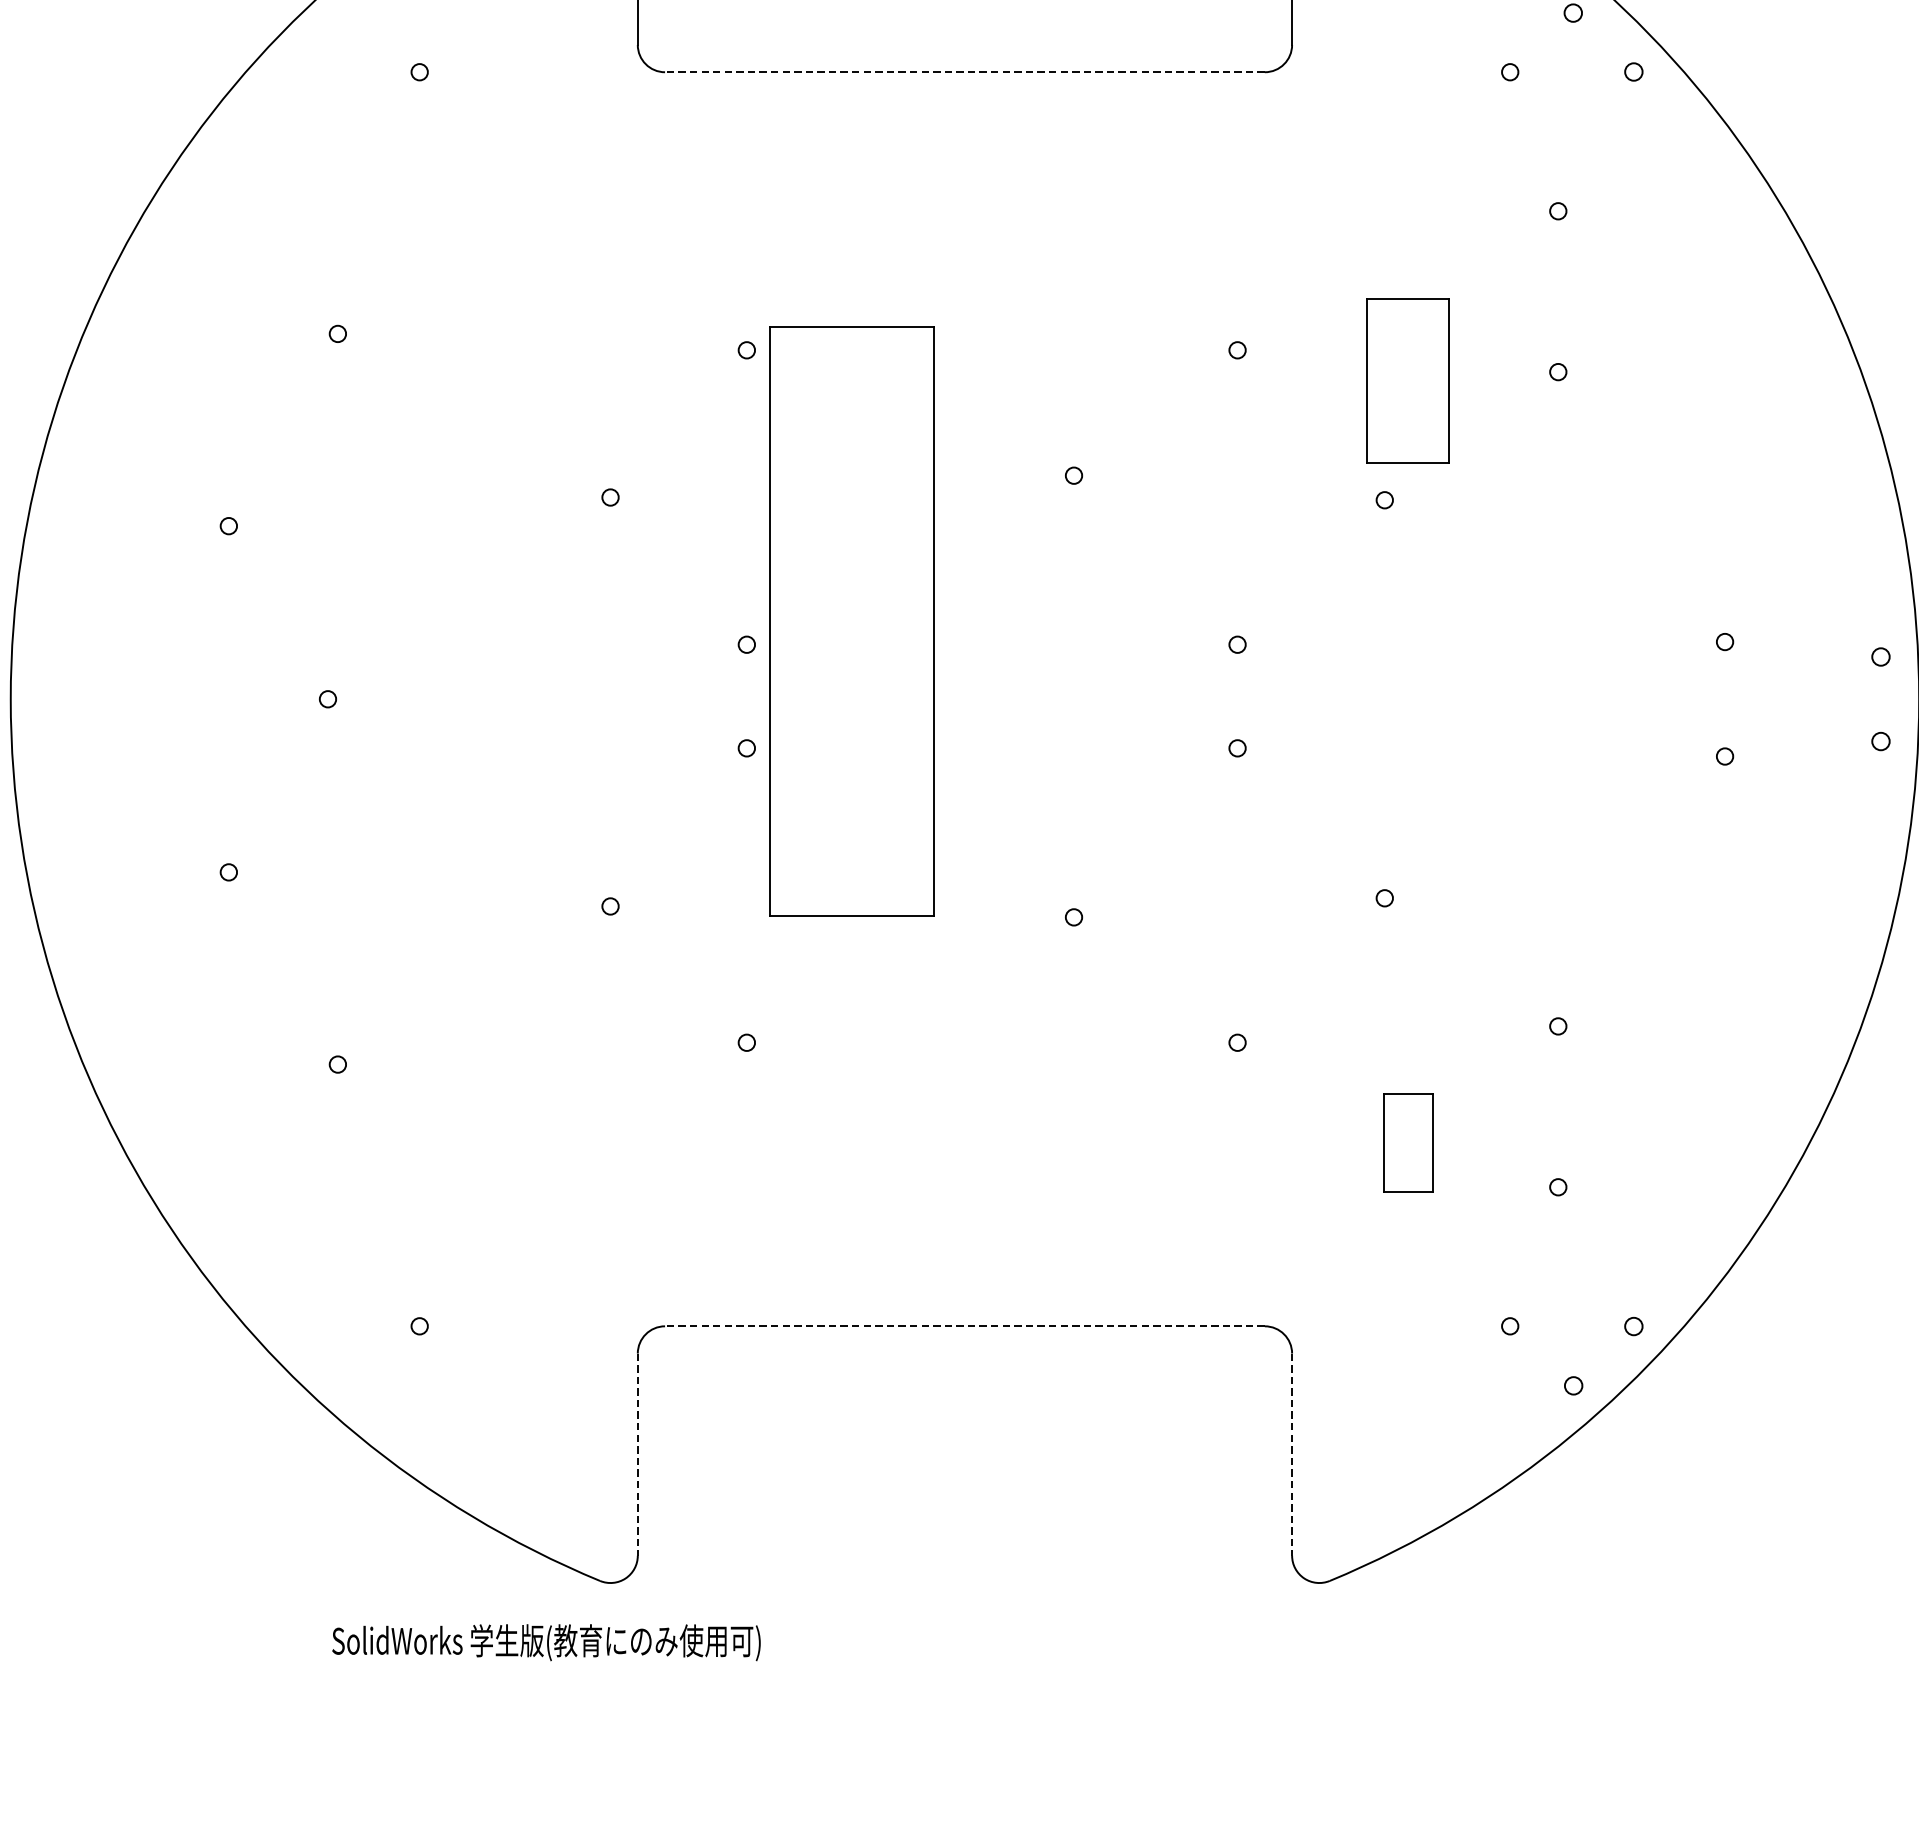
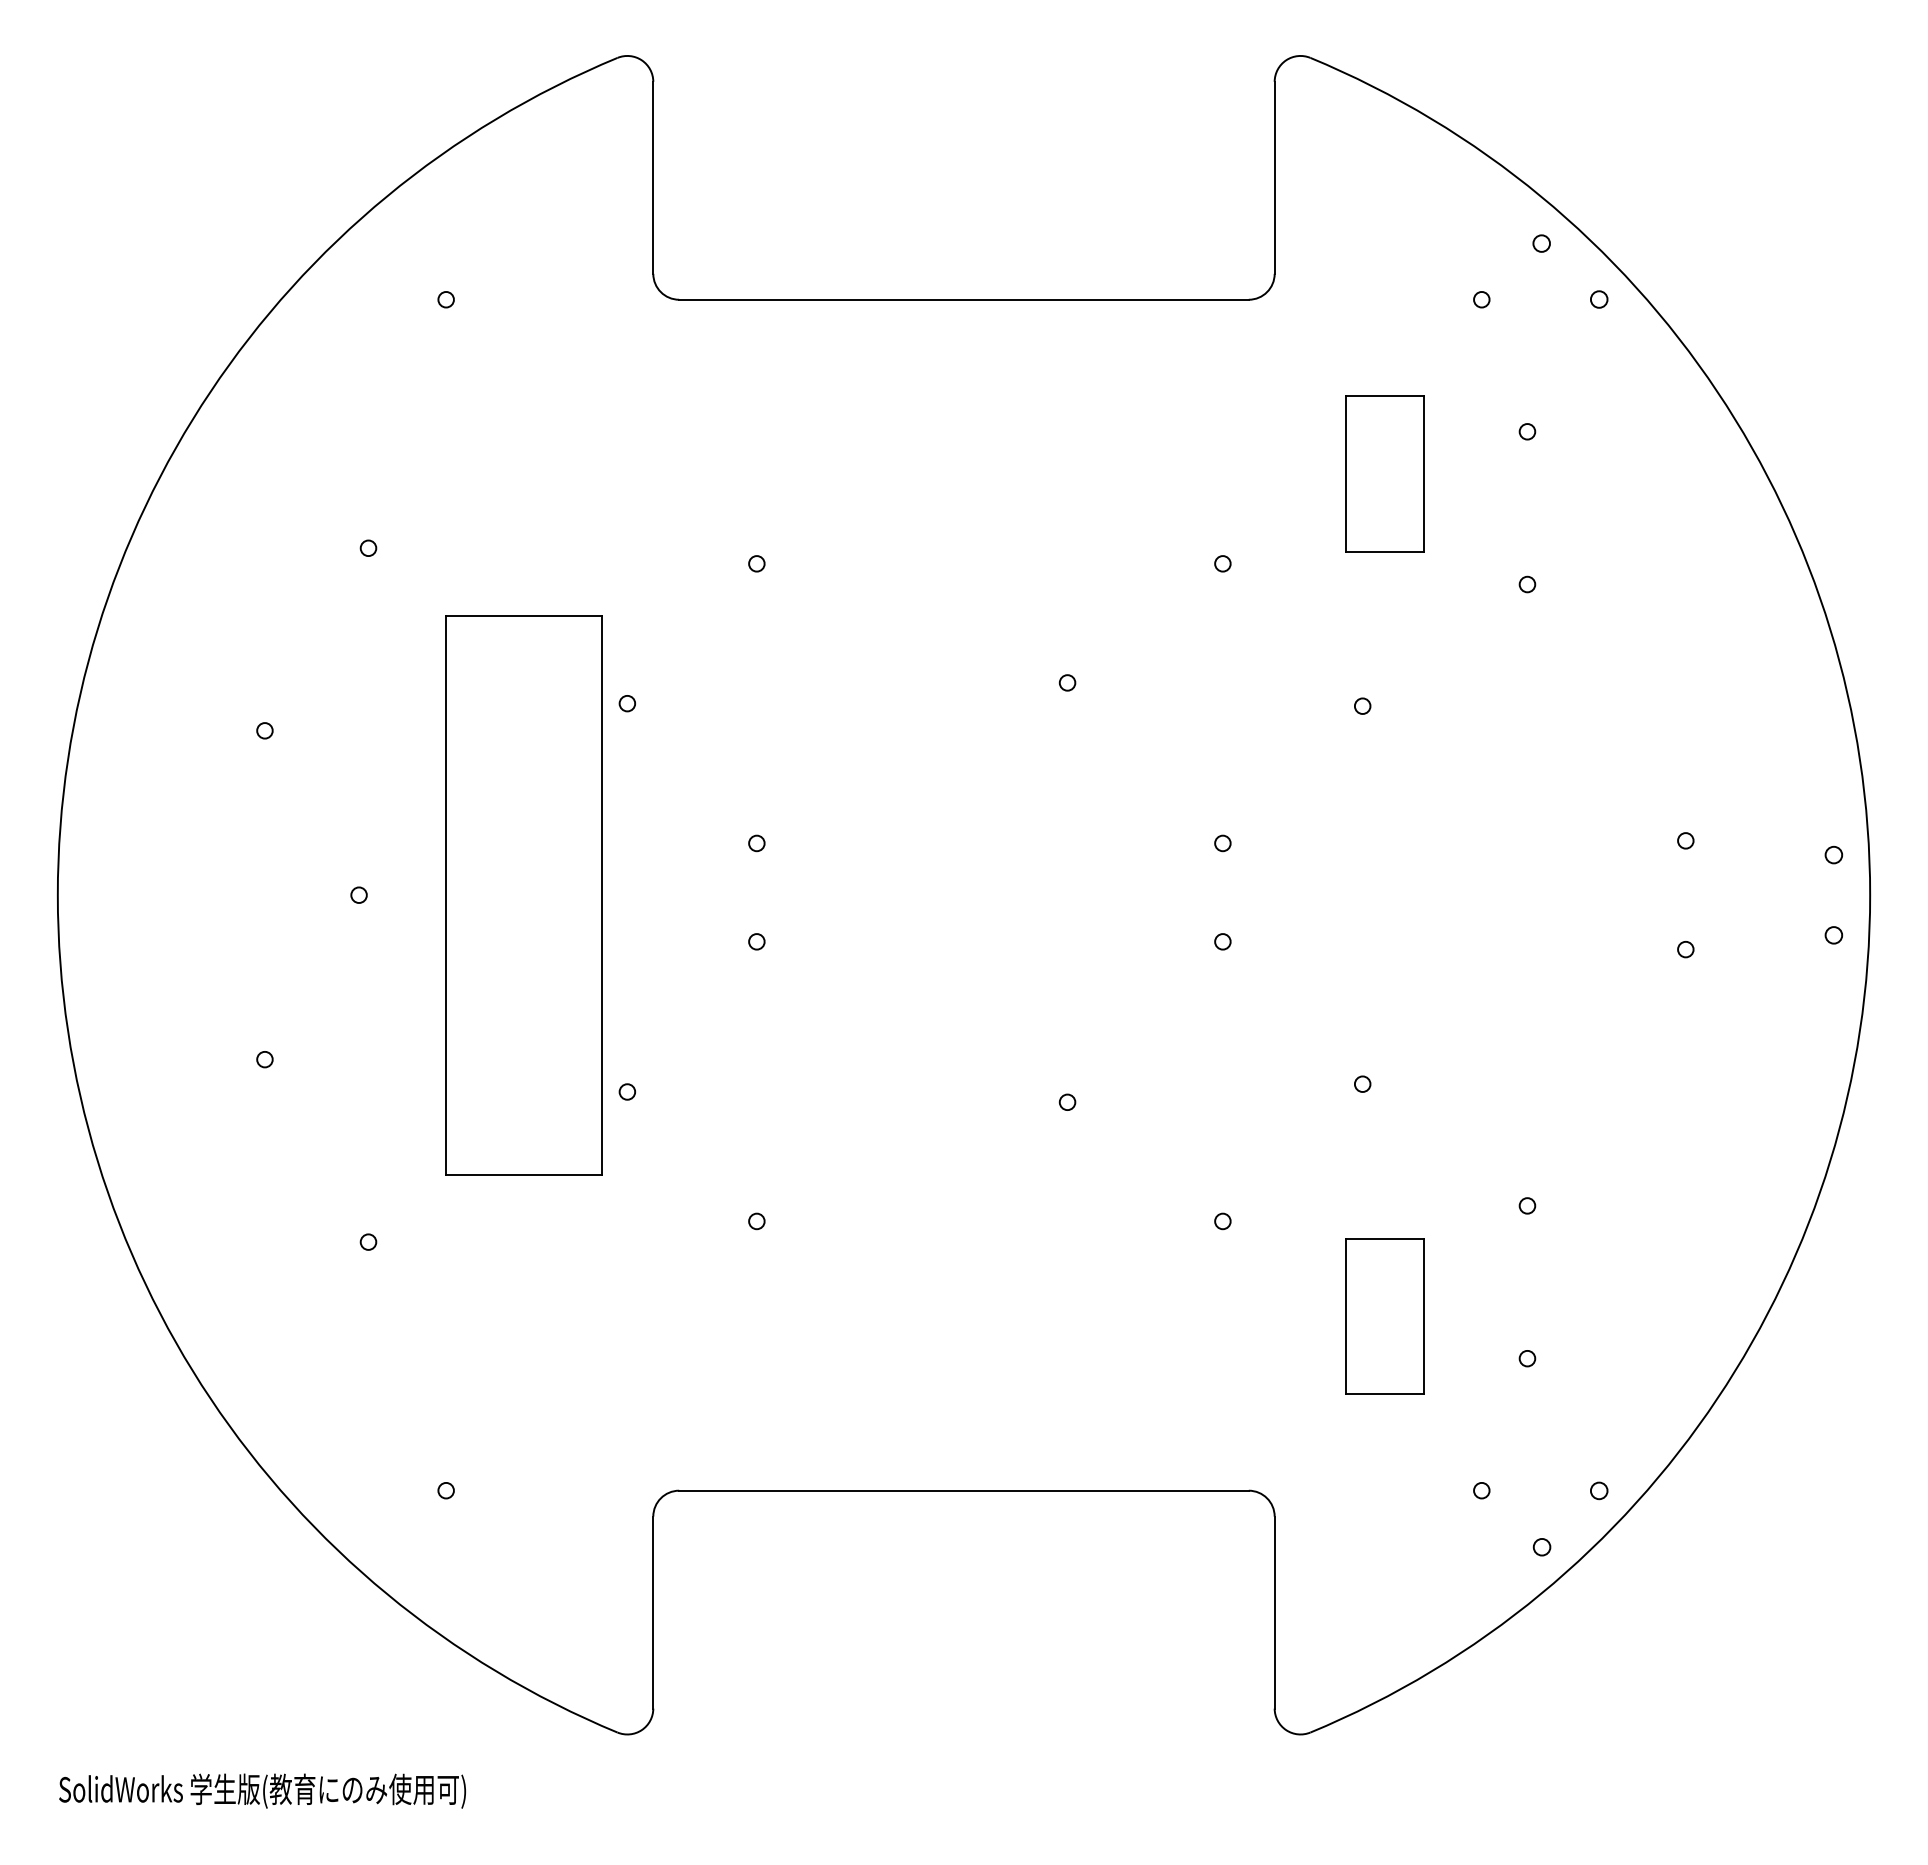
line: (965, 71) -> (964, 299), dashed -> solid
part: (1407, 380) -> (1384, 473), moved
part: (851, 621) -> (523, 895), moved
part: (1407, 1142) -> (1384, 1316), size x1.67
line: (965, 1326) -> (964, 1490), dashed -> solid
line: (638, 1455) -> (653, 1613), dashed -> solid
line: (1291, 1455) -> (1274, 1613), dashed -> solid
text: (546, 1642) -> (262, 1790), moved

